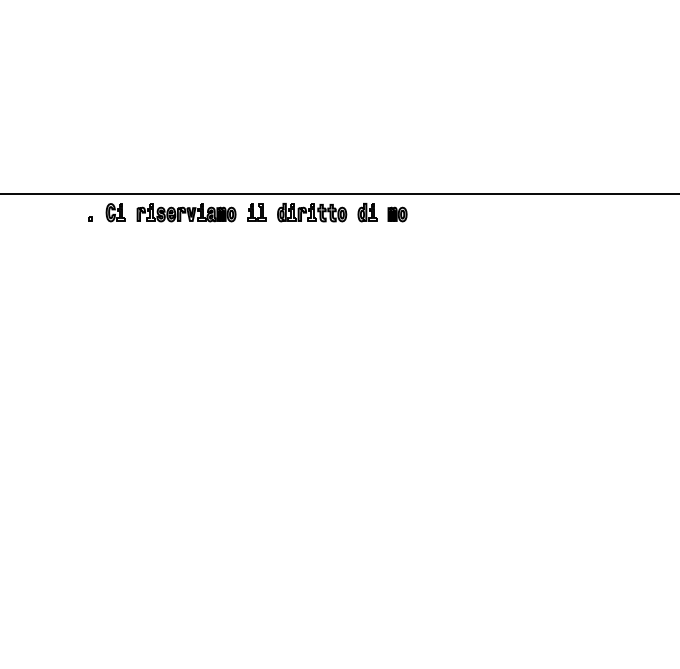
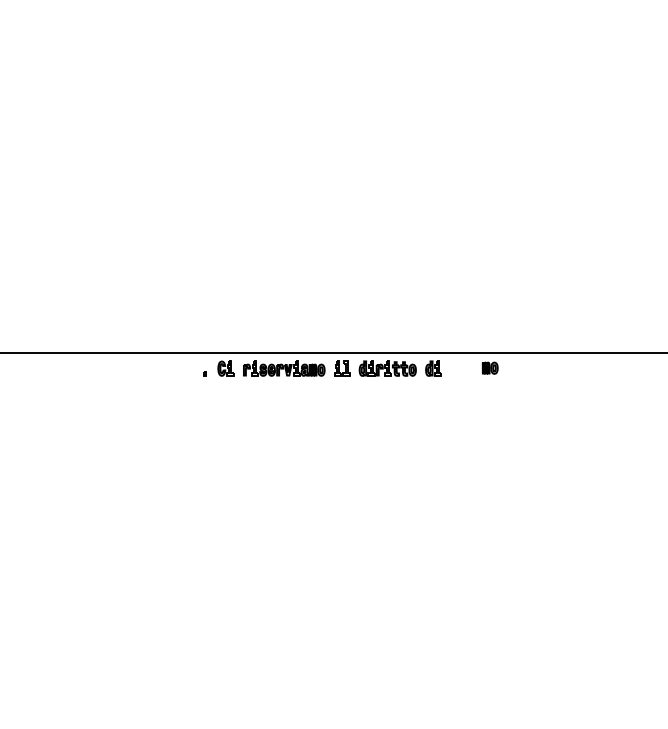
part: (396, 213) -> (489, 367), moved

